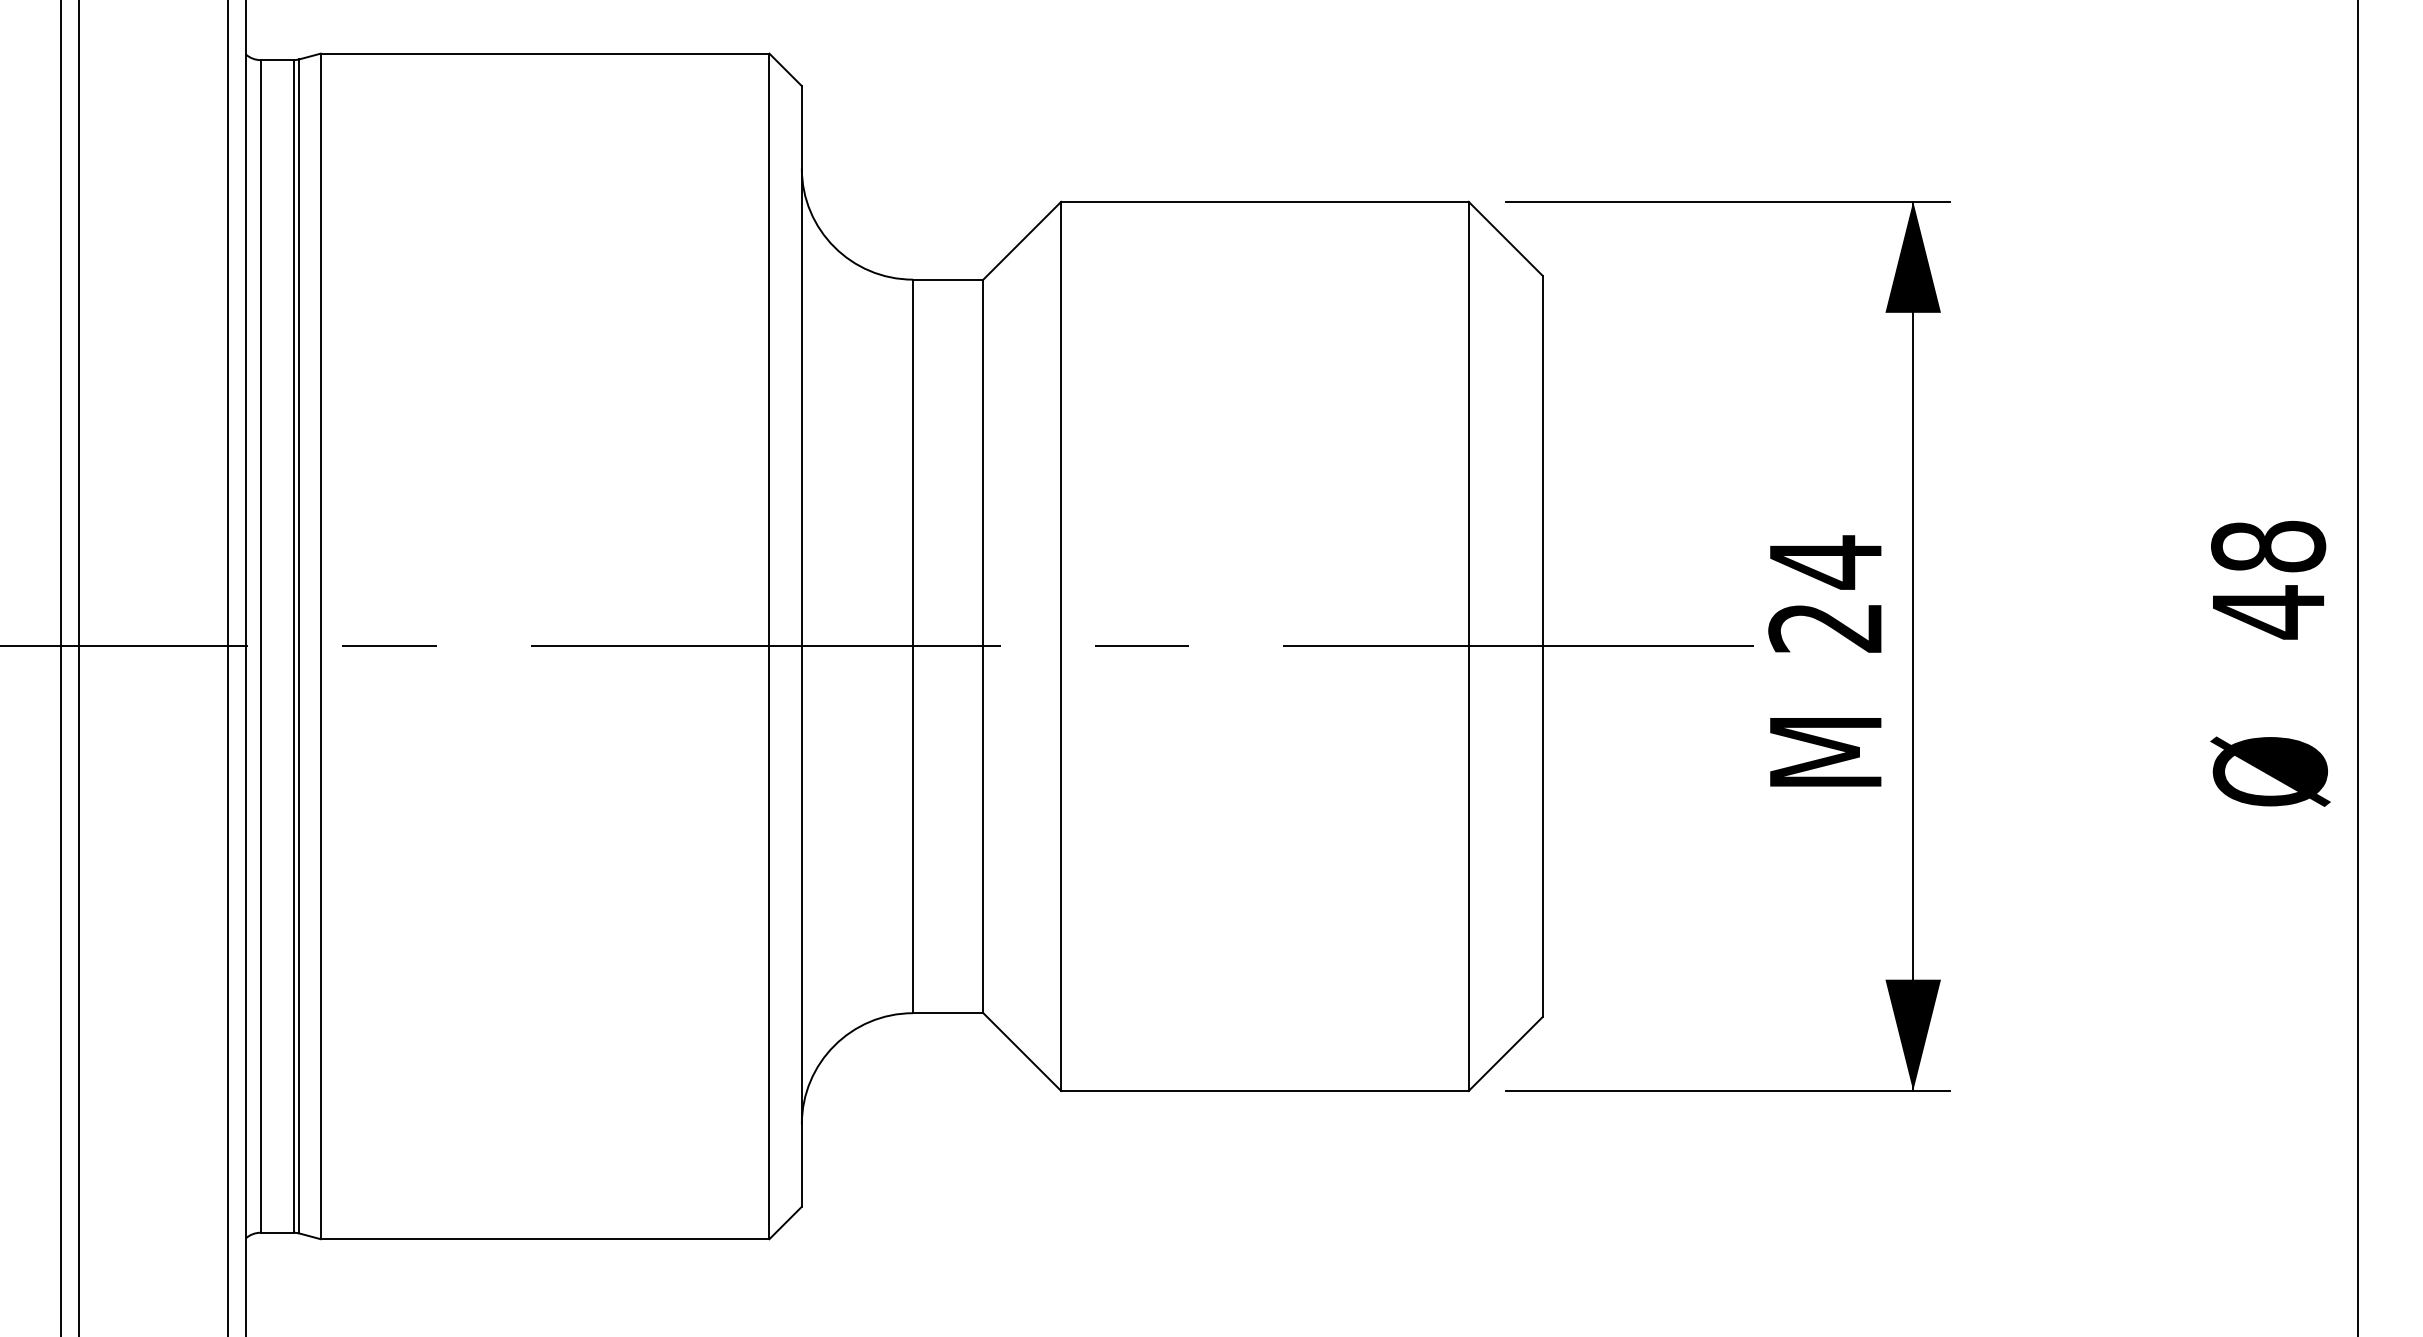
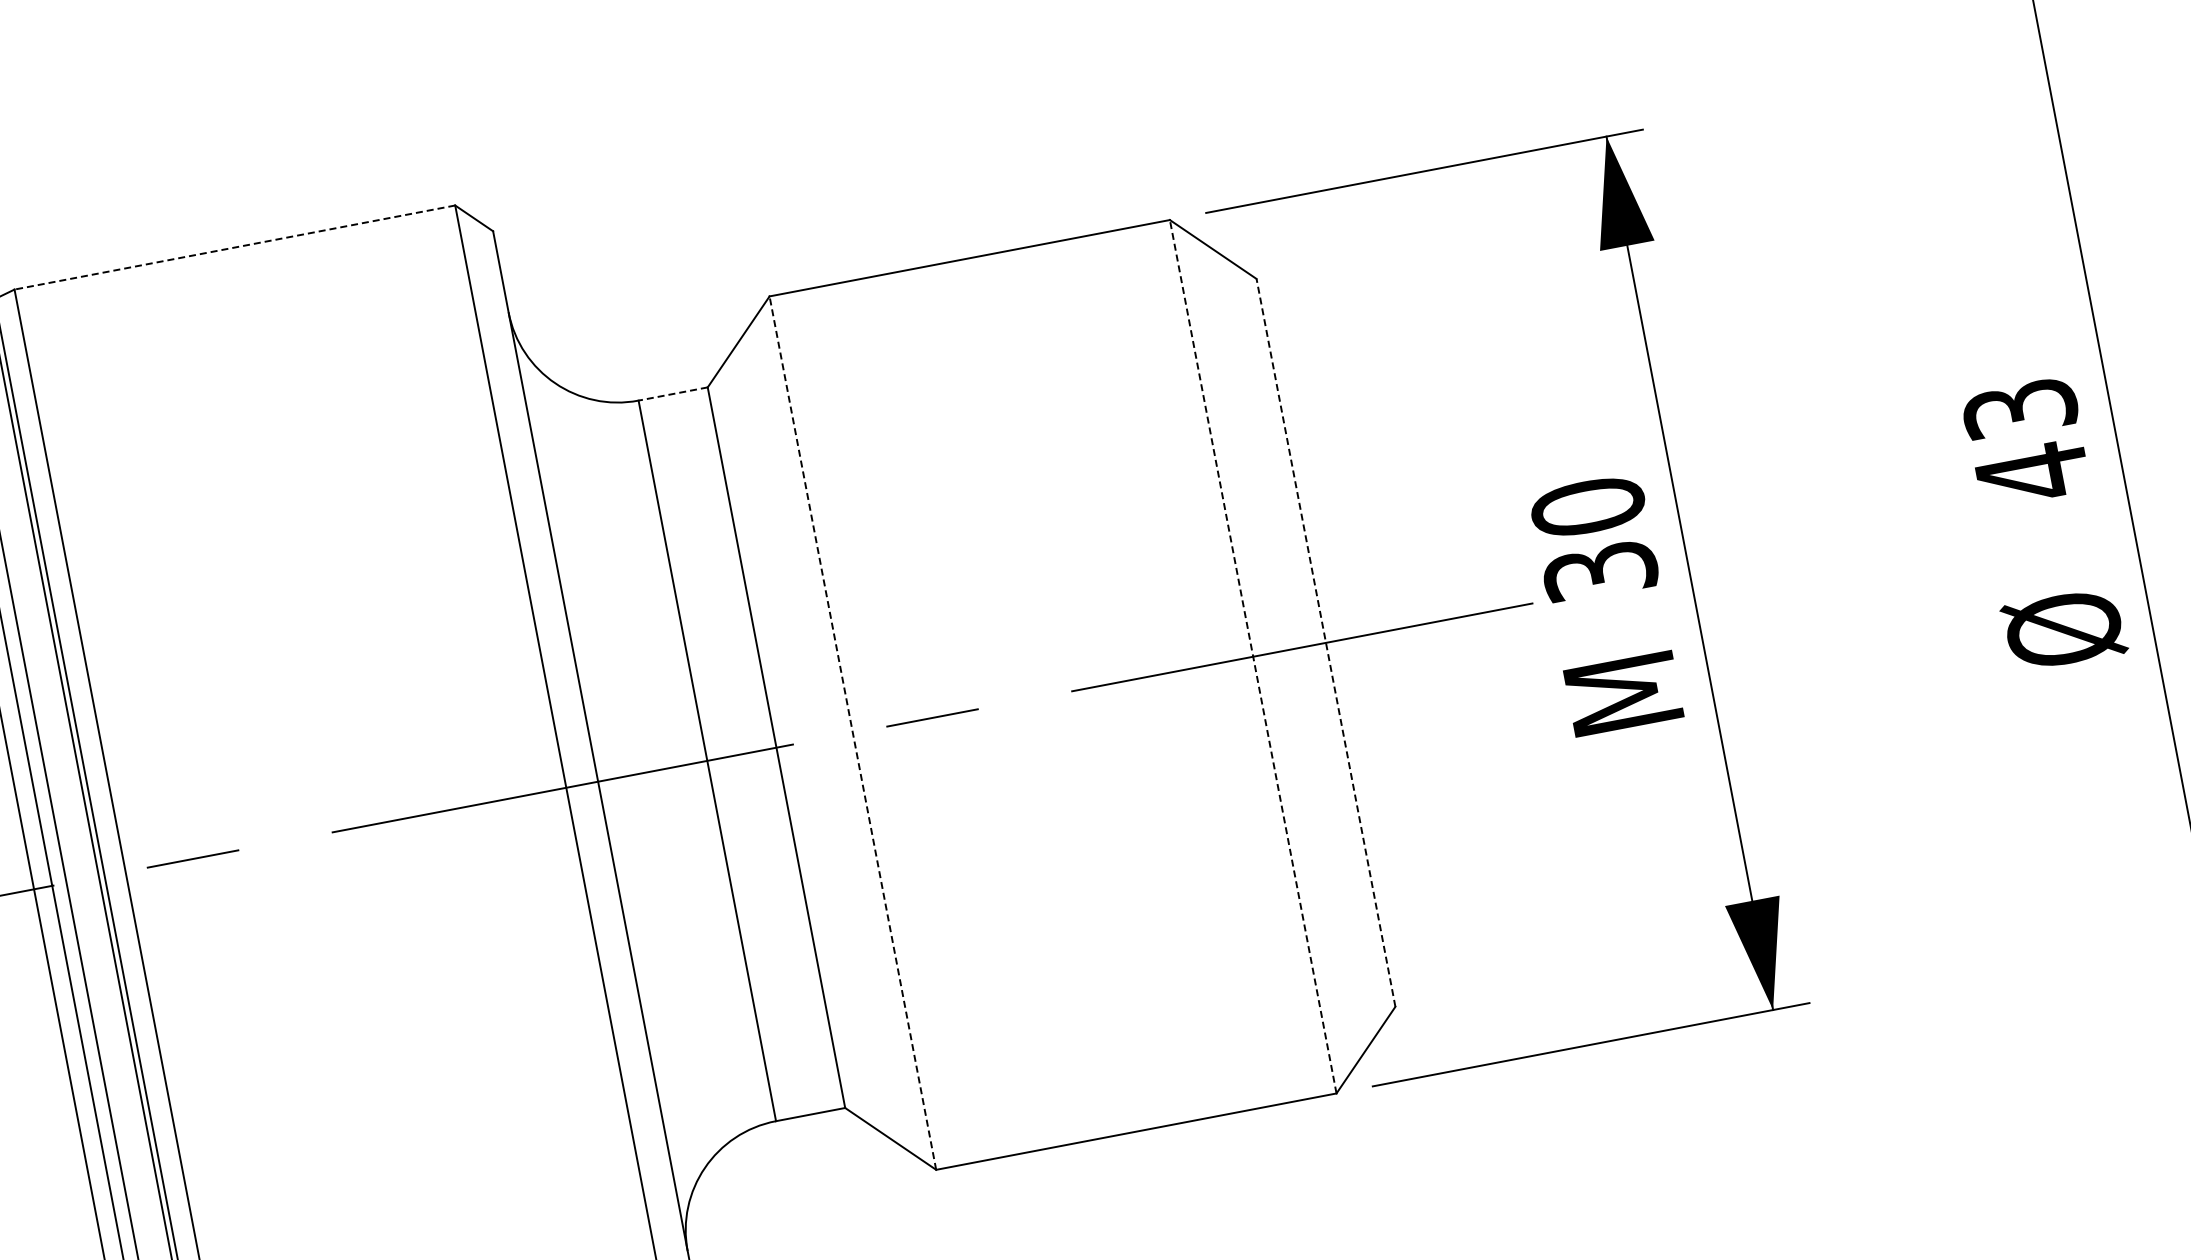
line: (544, 53) -> (234, 247), solid -> dashed
line: (947, 279) -> (672, 393), solid -> dashed
text: (2268, 546) -> (2020, 408), 48 -> 43
text: (1825, 593) -> (1593, 537), 24 -> 30
line: (1542, 645) -> (1325, 642), solid -> dashed
line: (1061, 646) -> (853, 733), solid -> dashed
line: (1468, 646) -> (1253, 656), solid -> dashed

